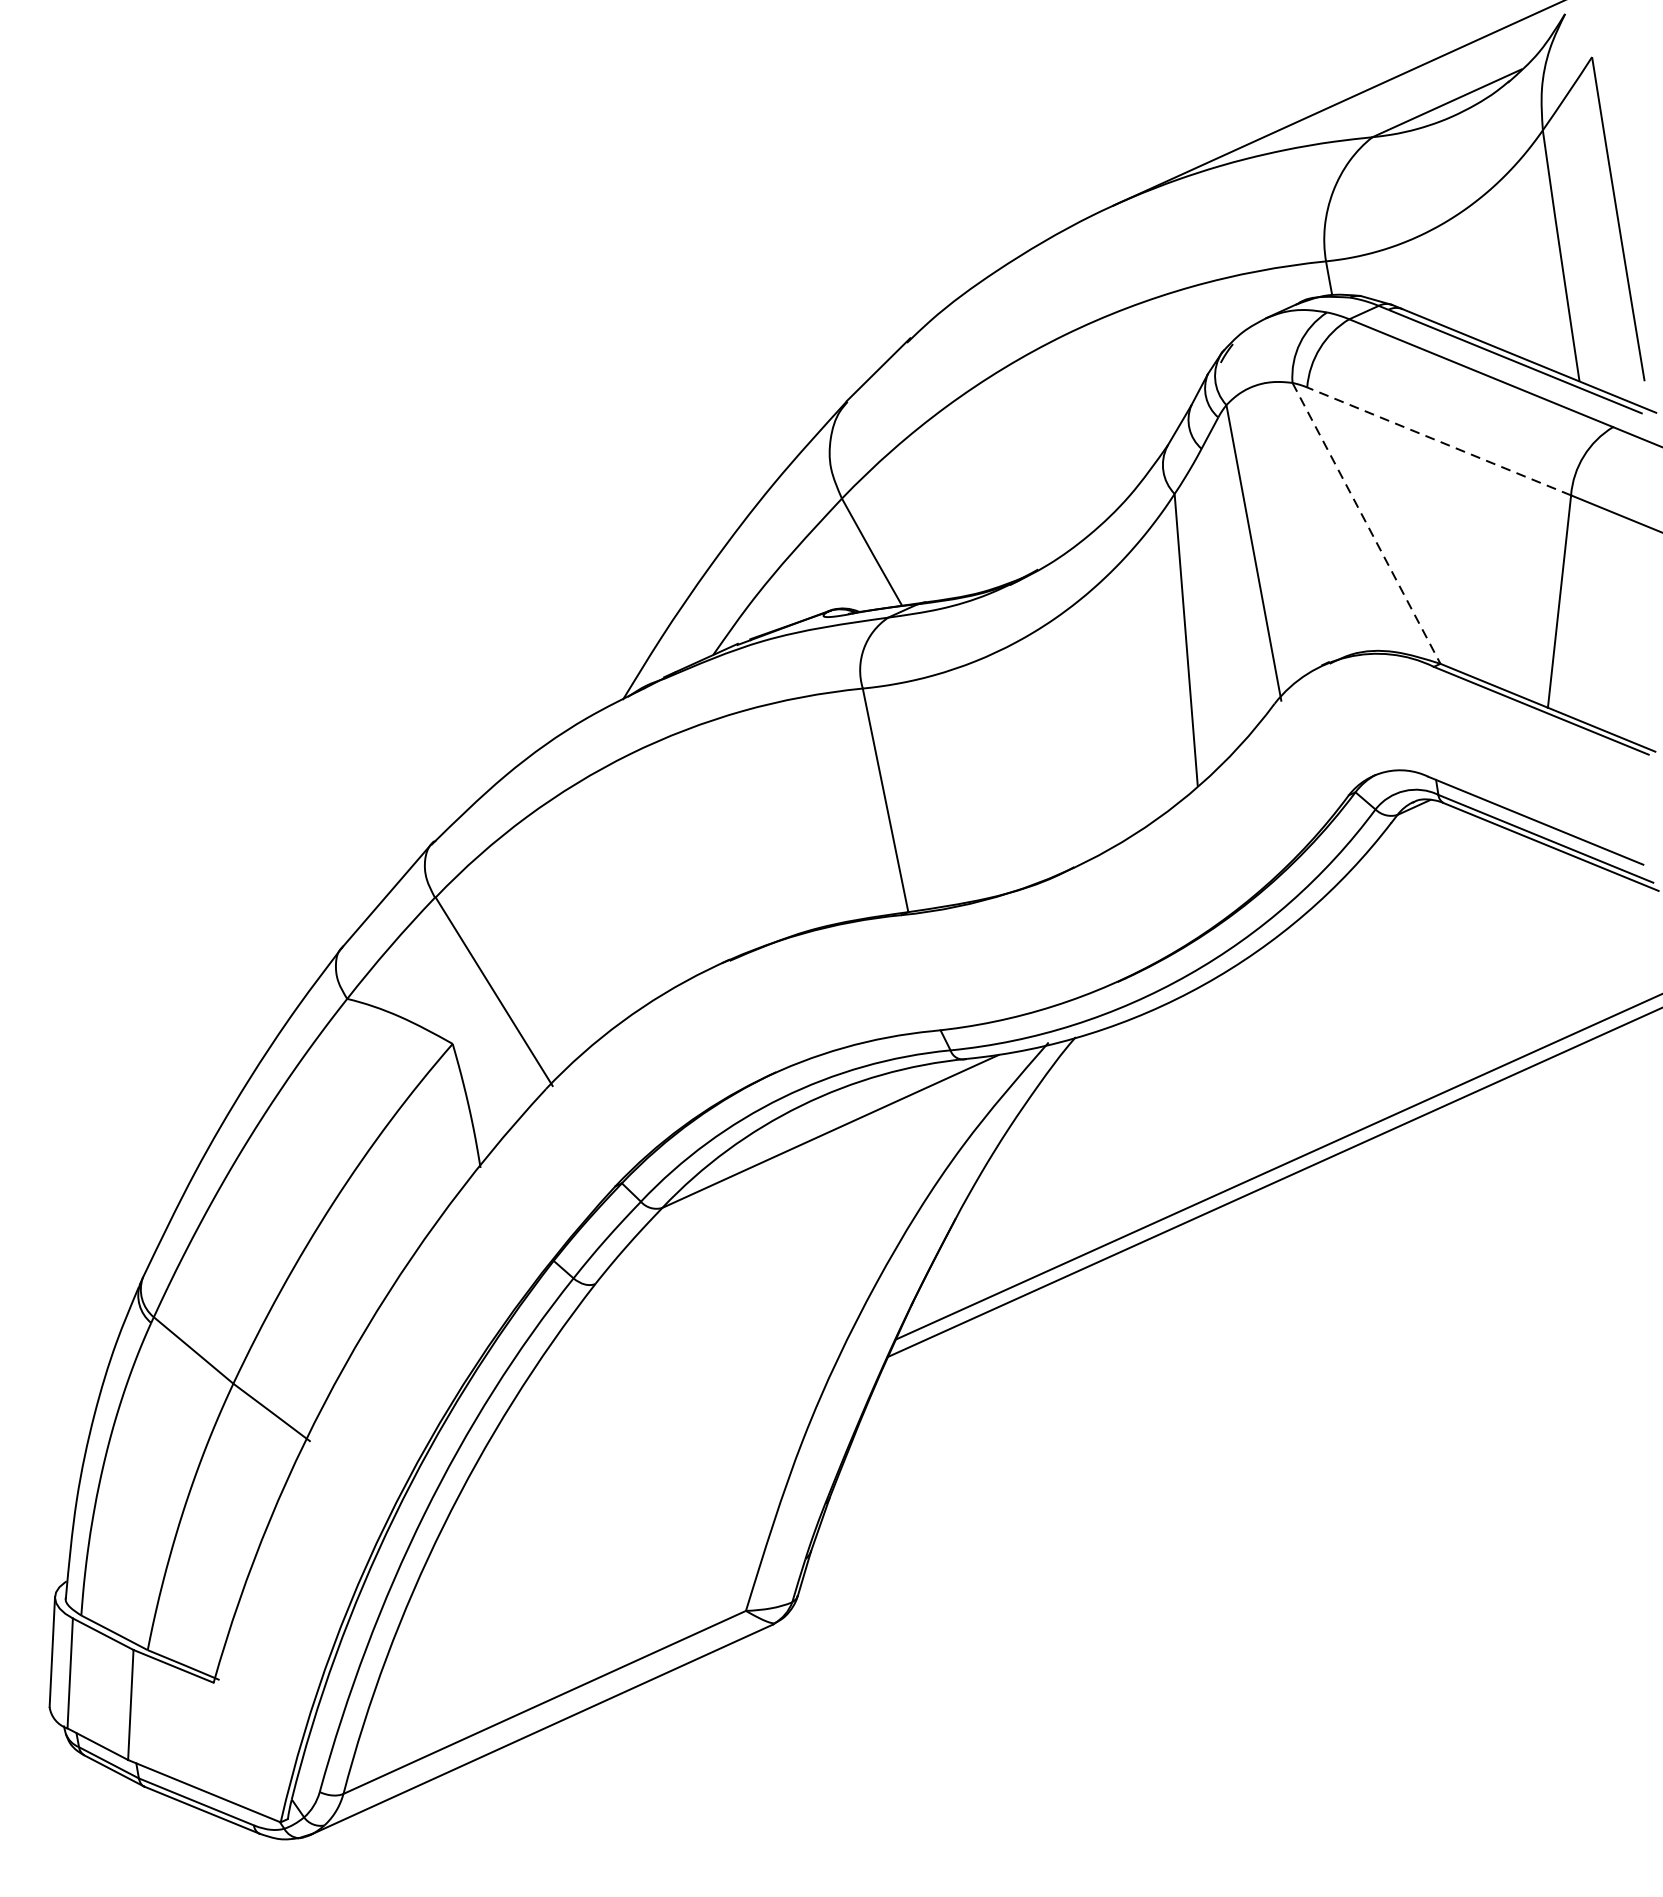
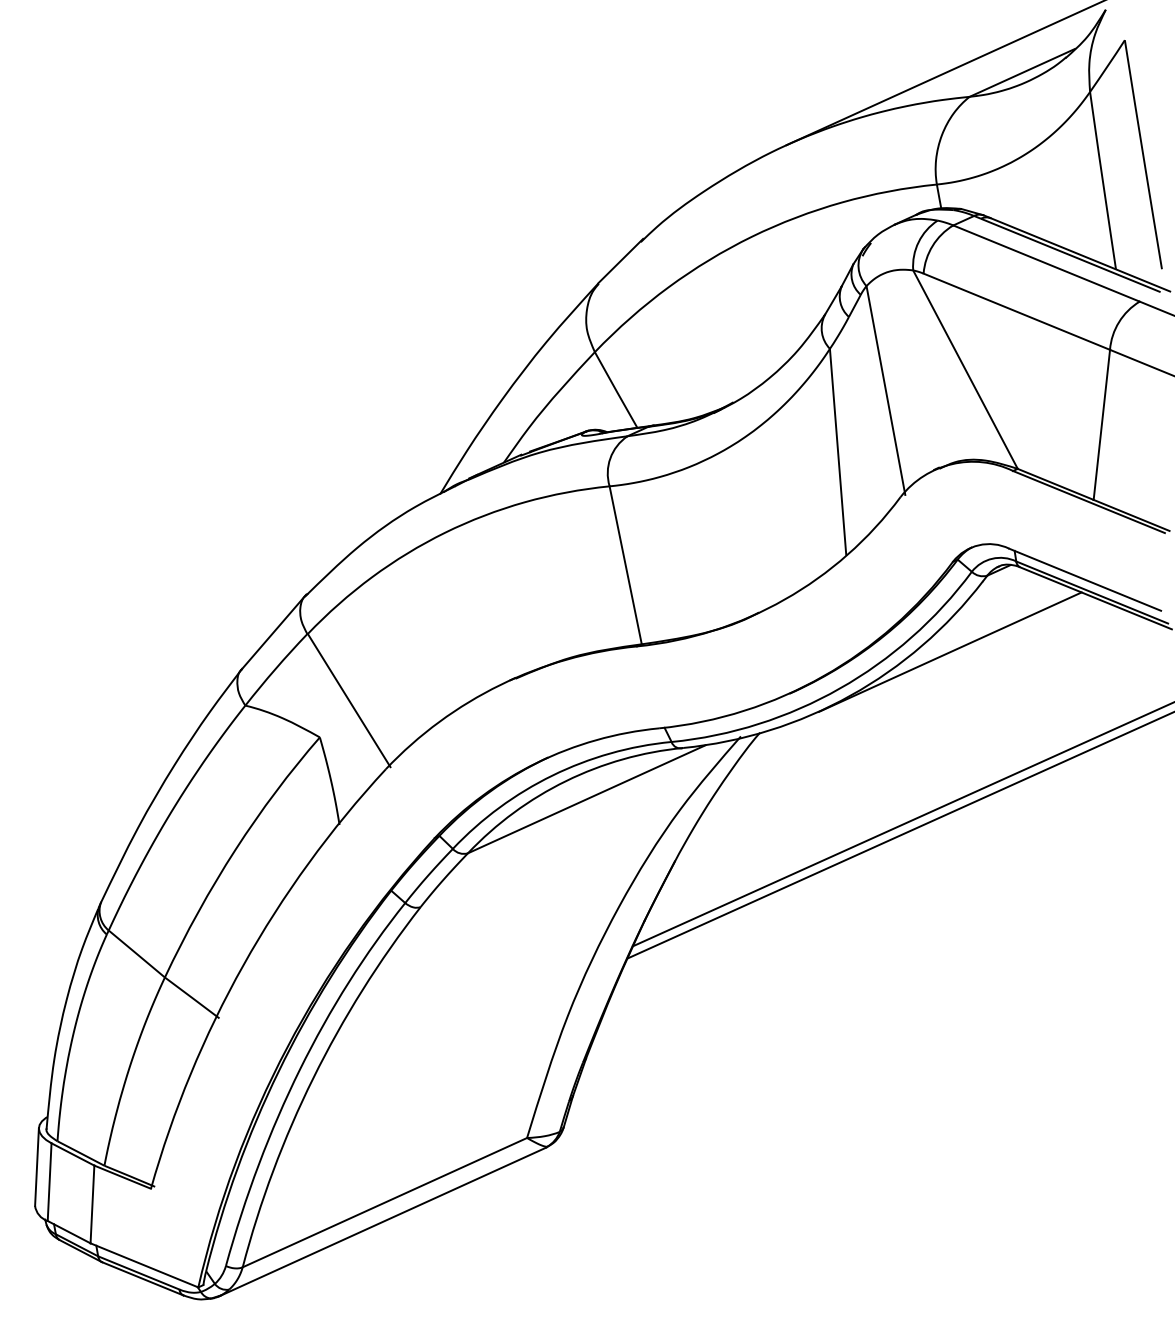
line: (1438, 441) -> (1016, 311), dashed -> solid
line: (1366, 524) -> (965, 370), dashed -> solid
line: (1345, 922) -> (950, 651), added

